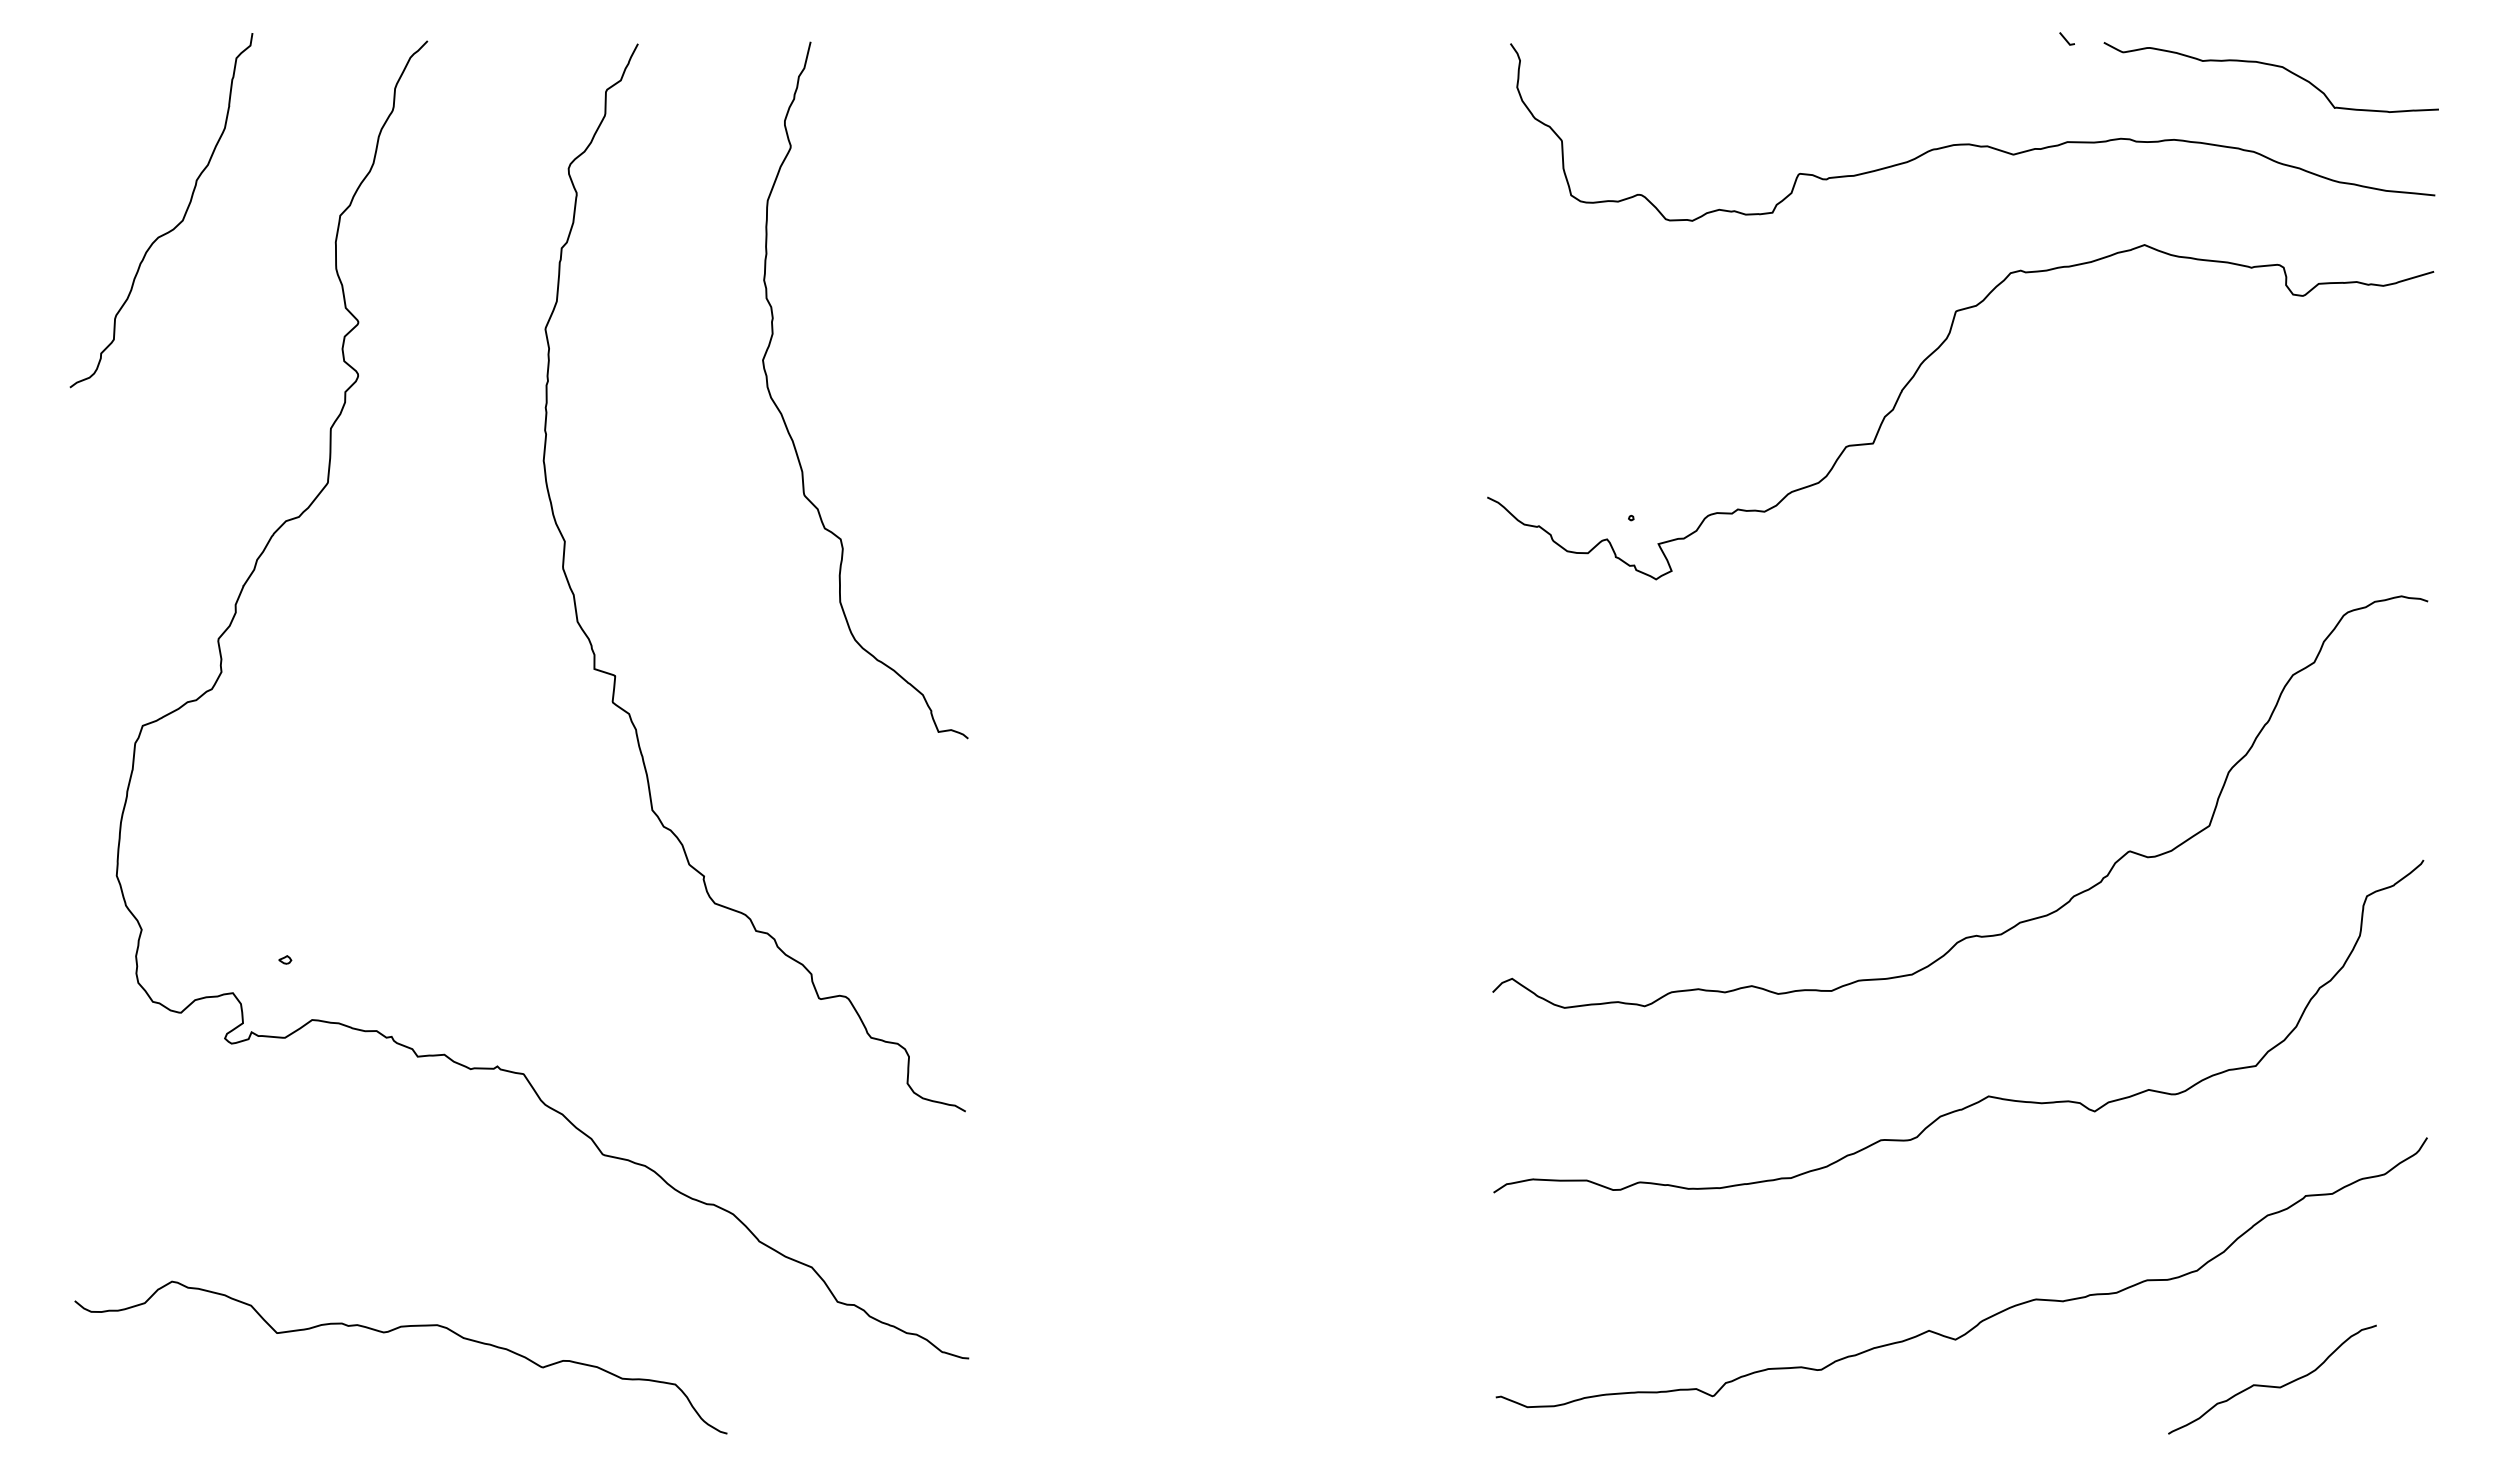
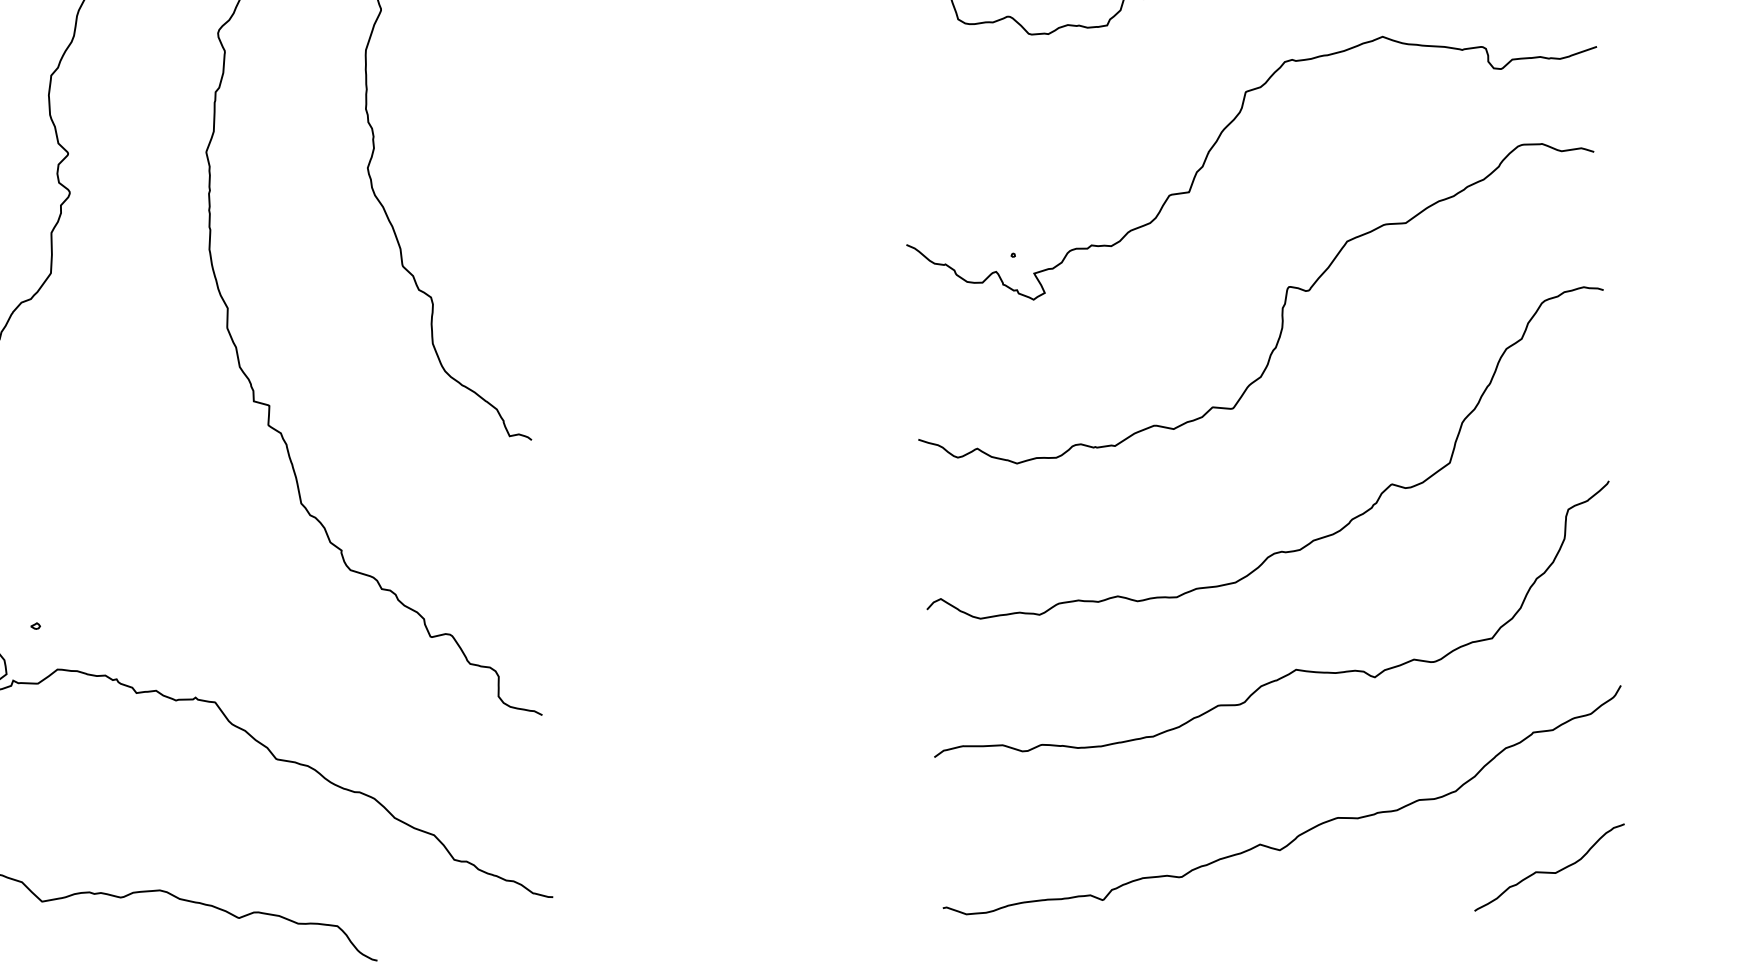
curve: (1991, 606) -> (1281, 308), added
curve: (2272, 1385) -> (1549, 871), moved

